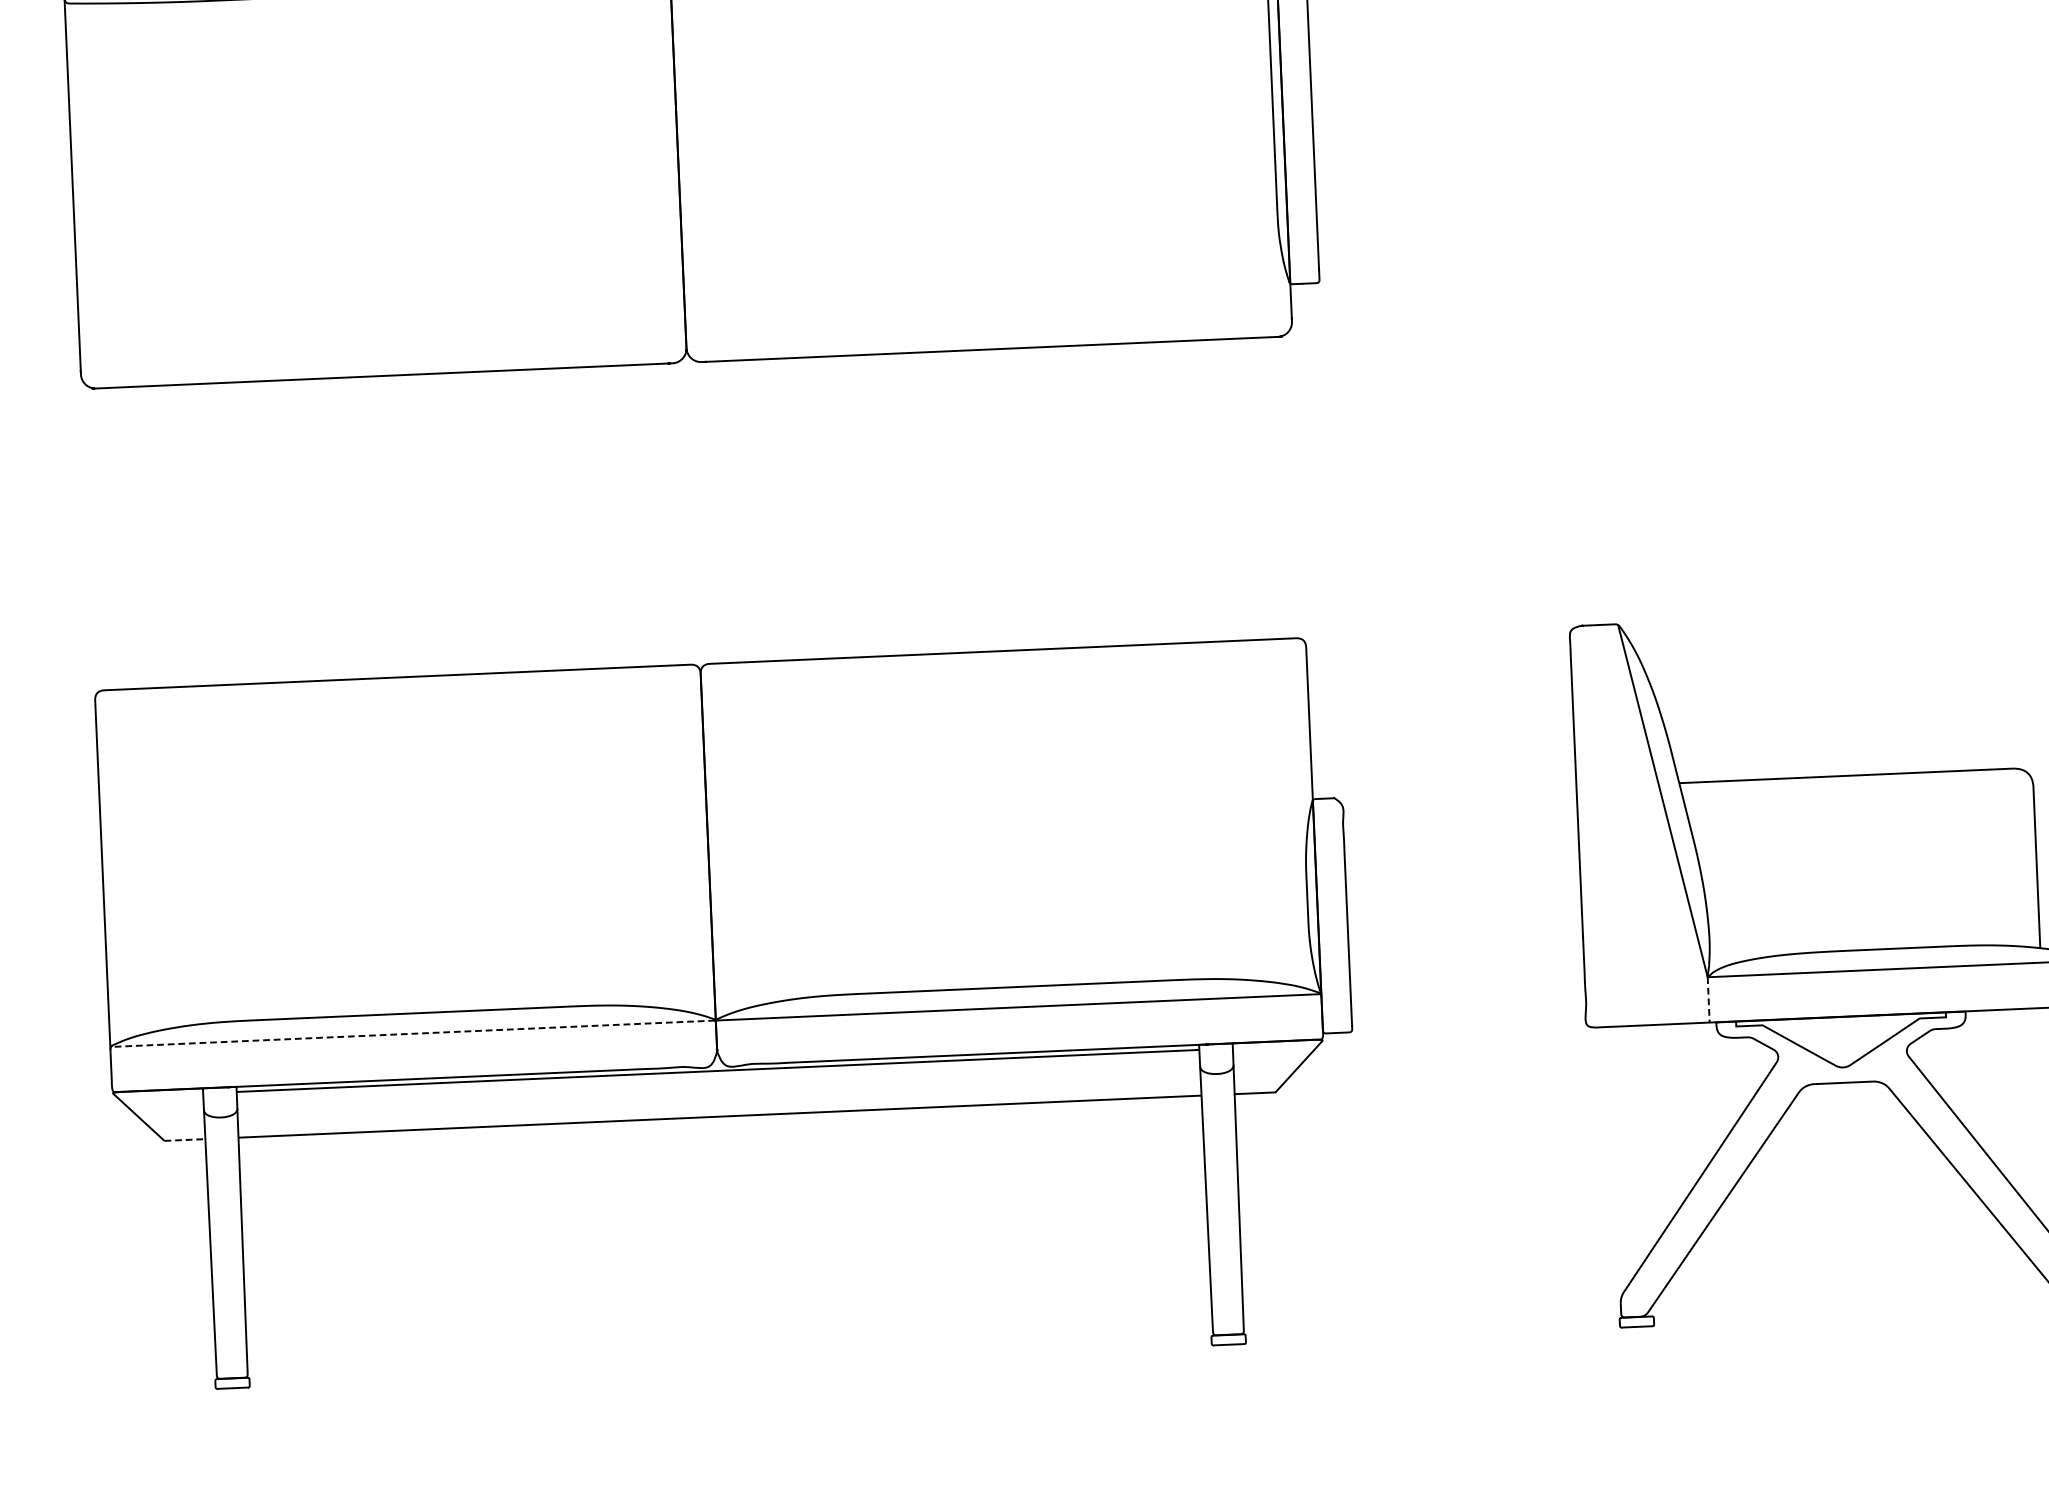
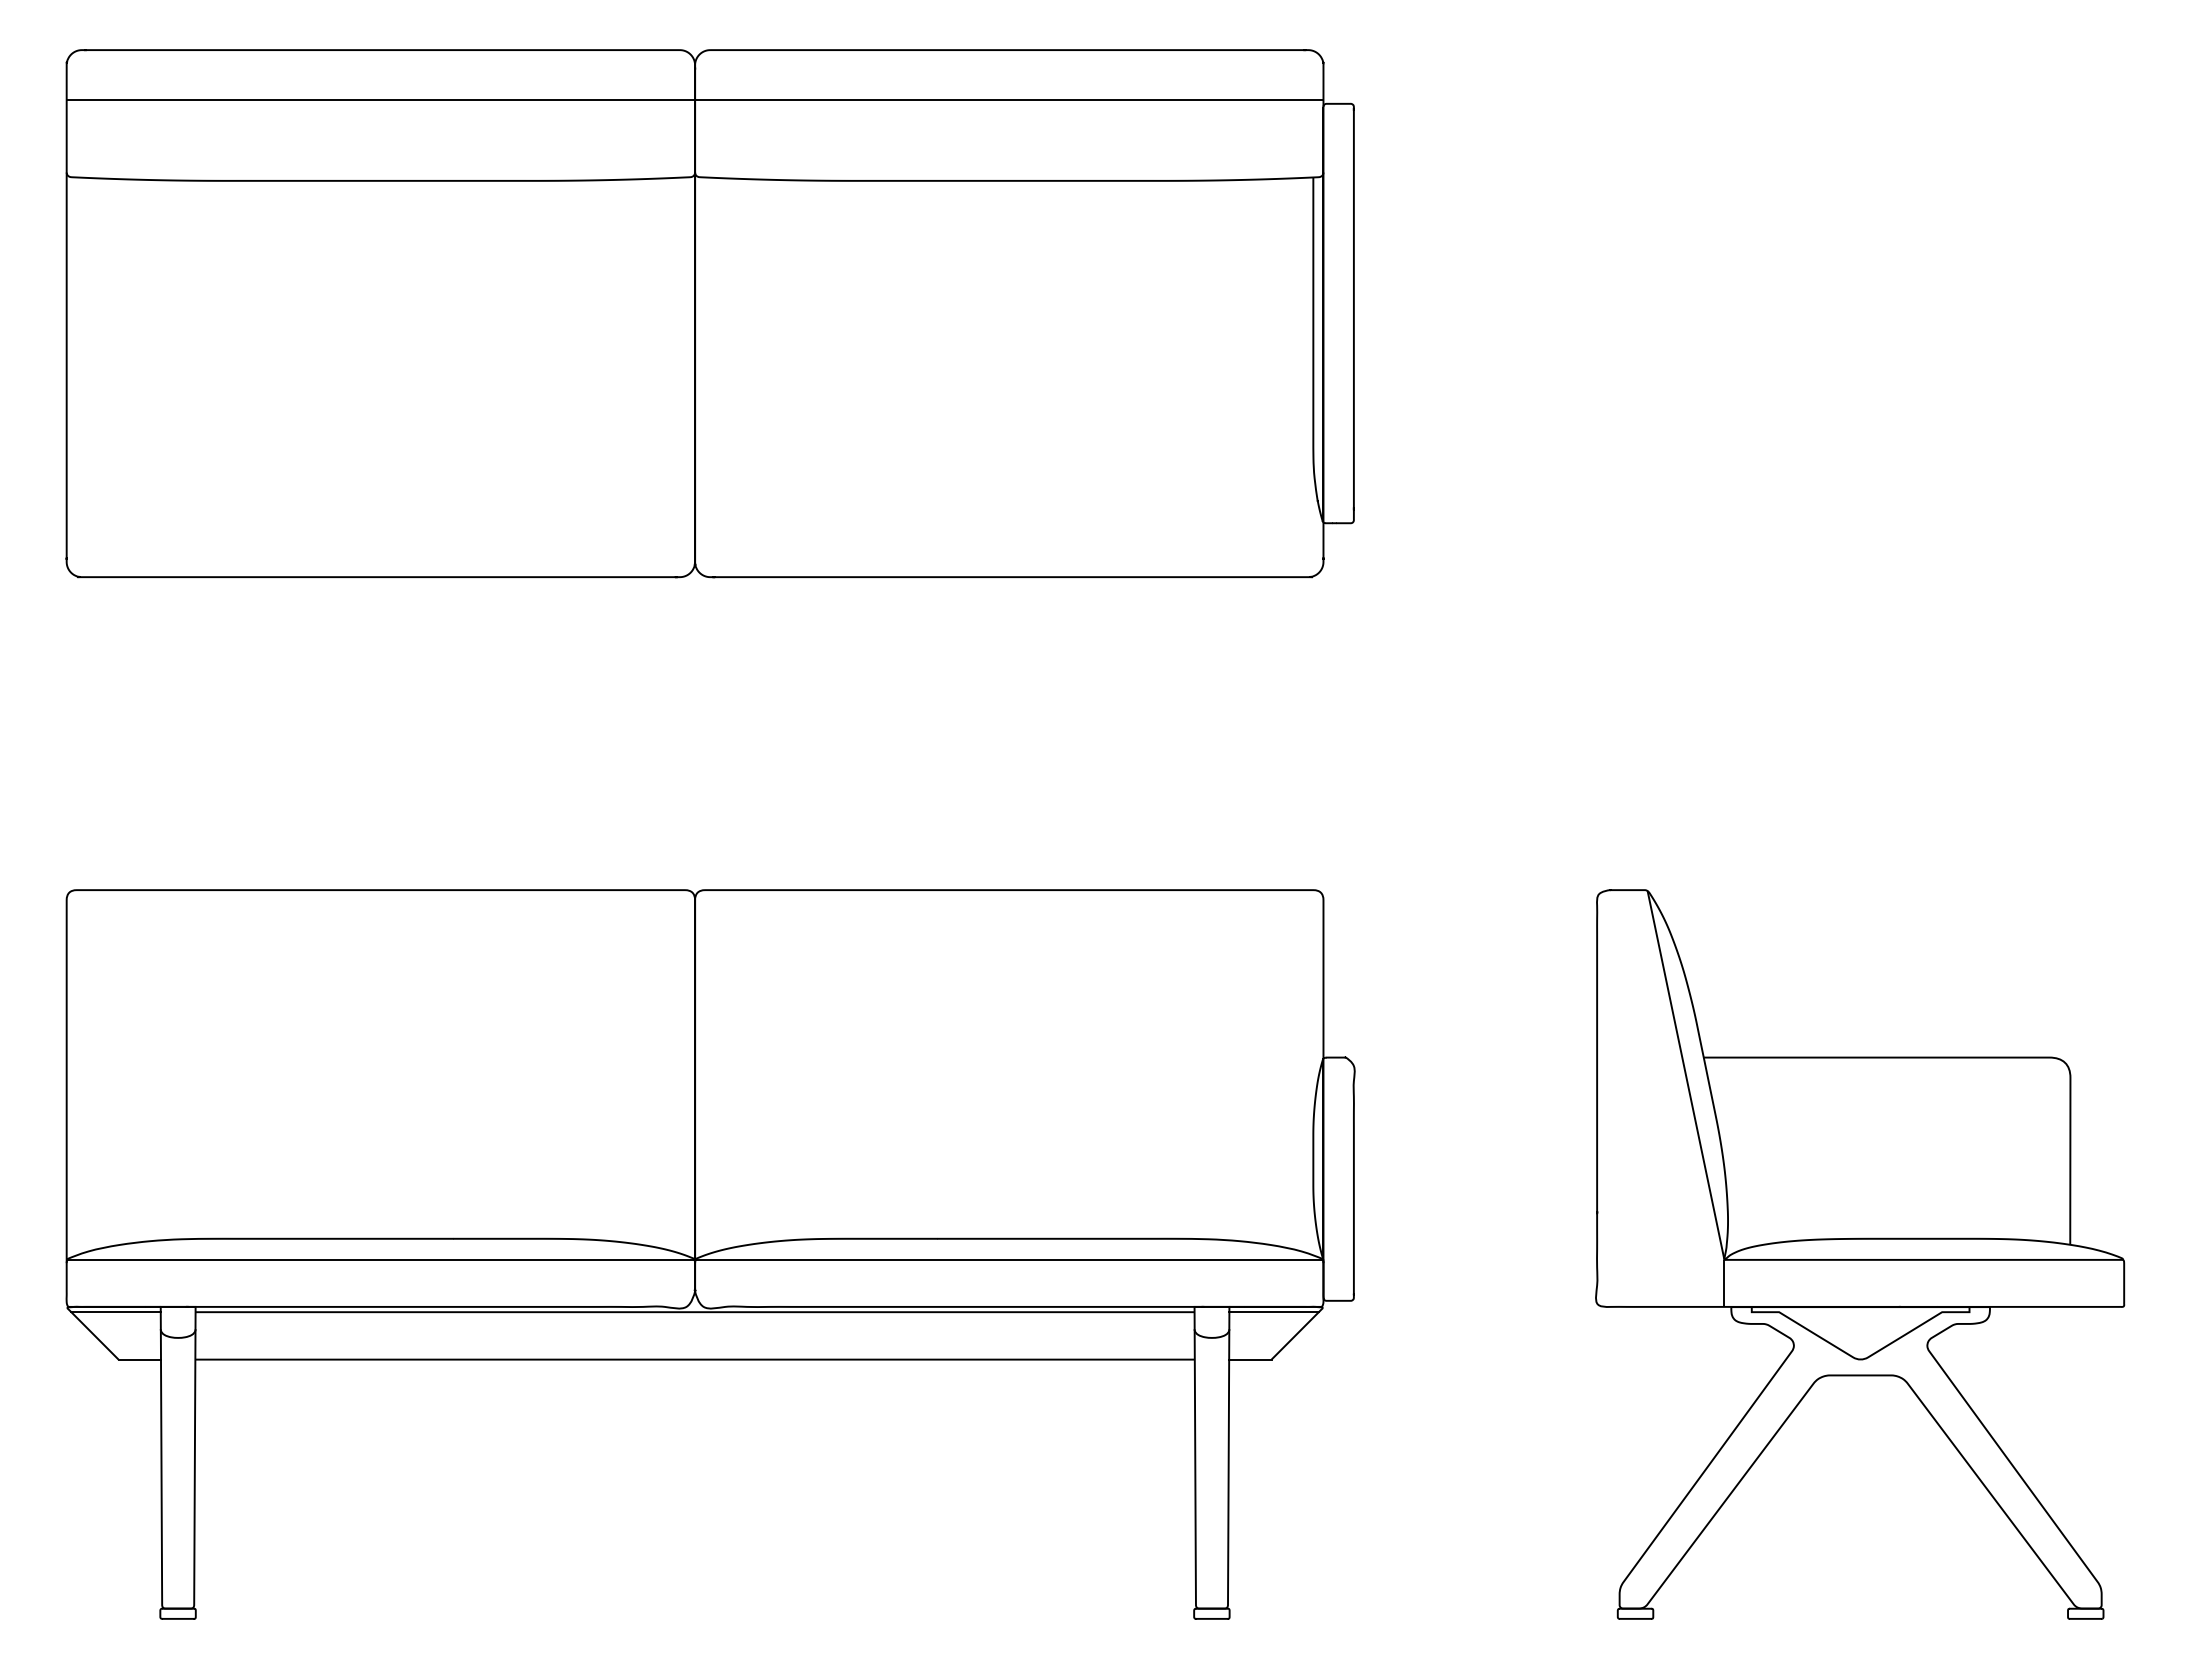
line: (1708, 1000) -> (1724, 1283), dashed -> solid
line: (412, 1033) -> (380, 1259), dashed -> solid
line: (1275, 1046) -> (1273, 1312), added
line: (159, 1095) -> (115, 1312), added
line: (185, 1139) -> (140, 1359), dashed -> solid

